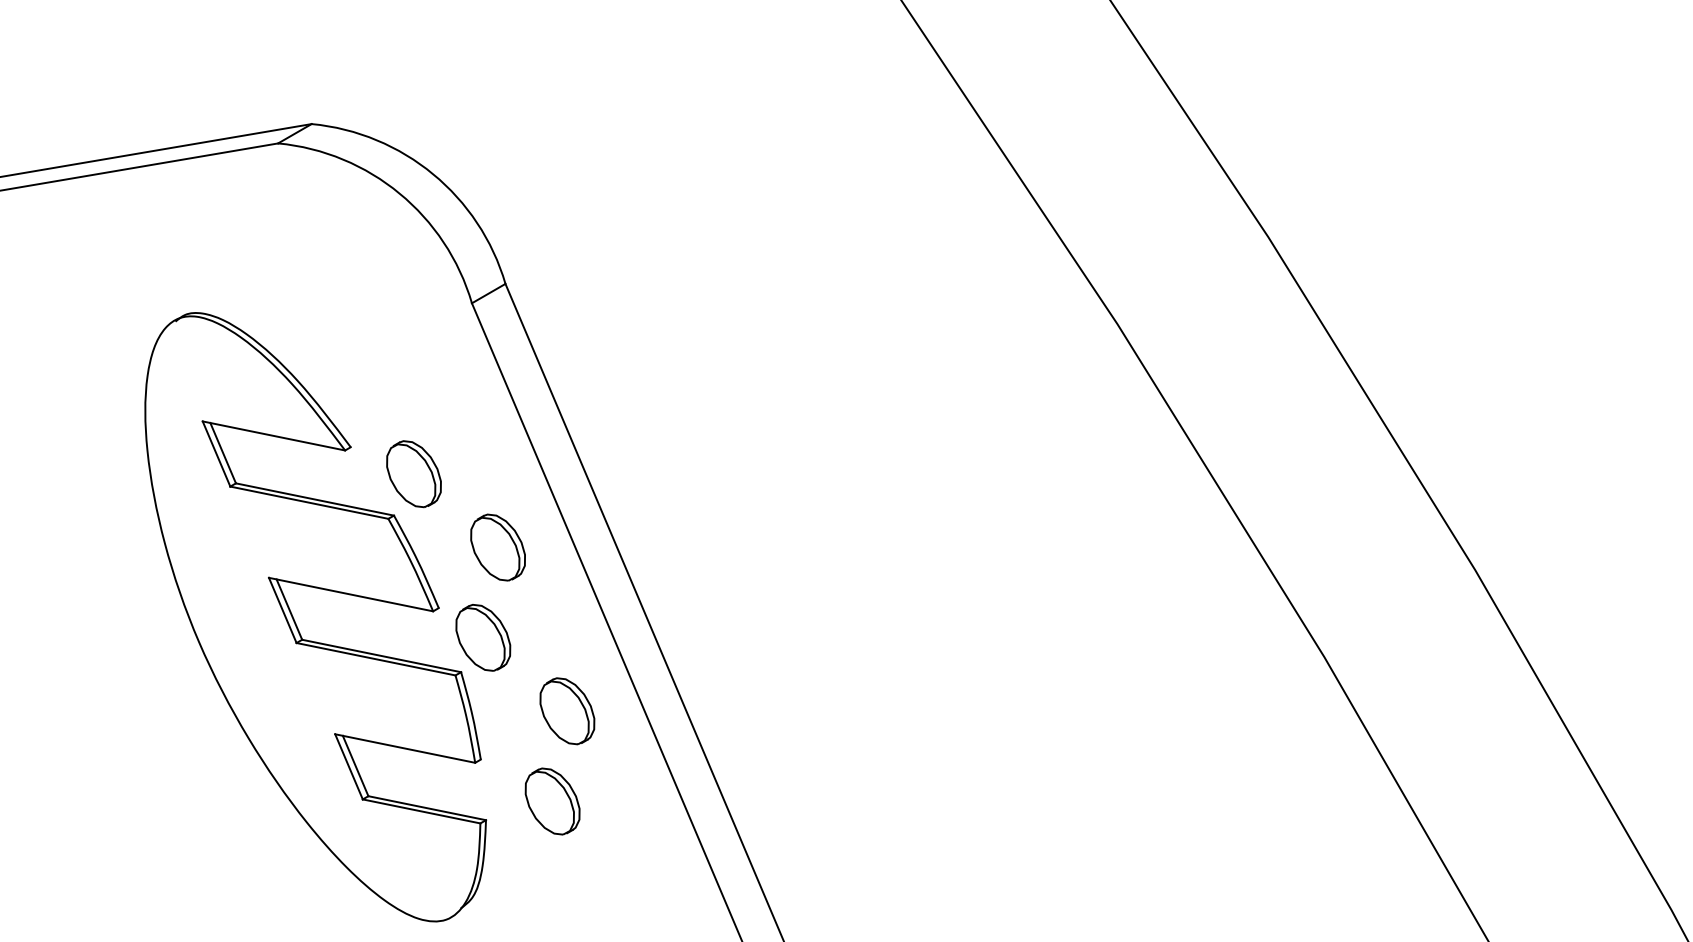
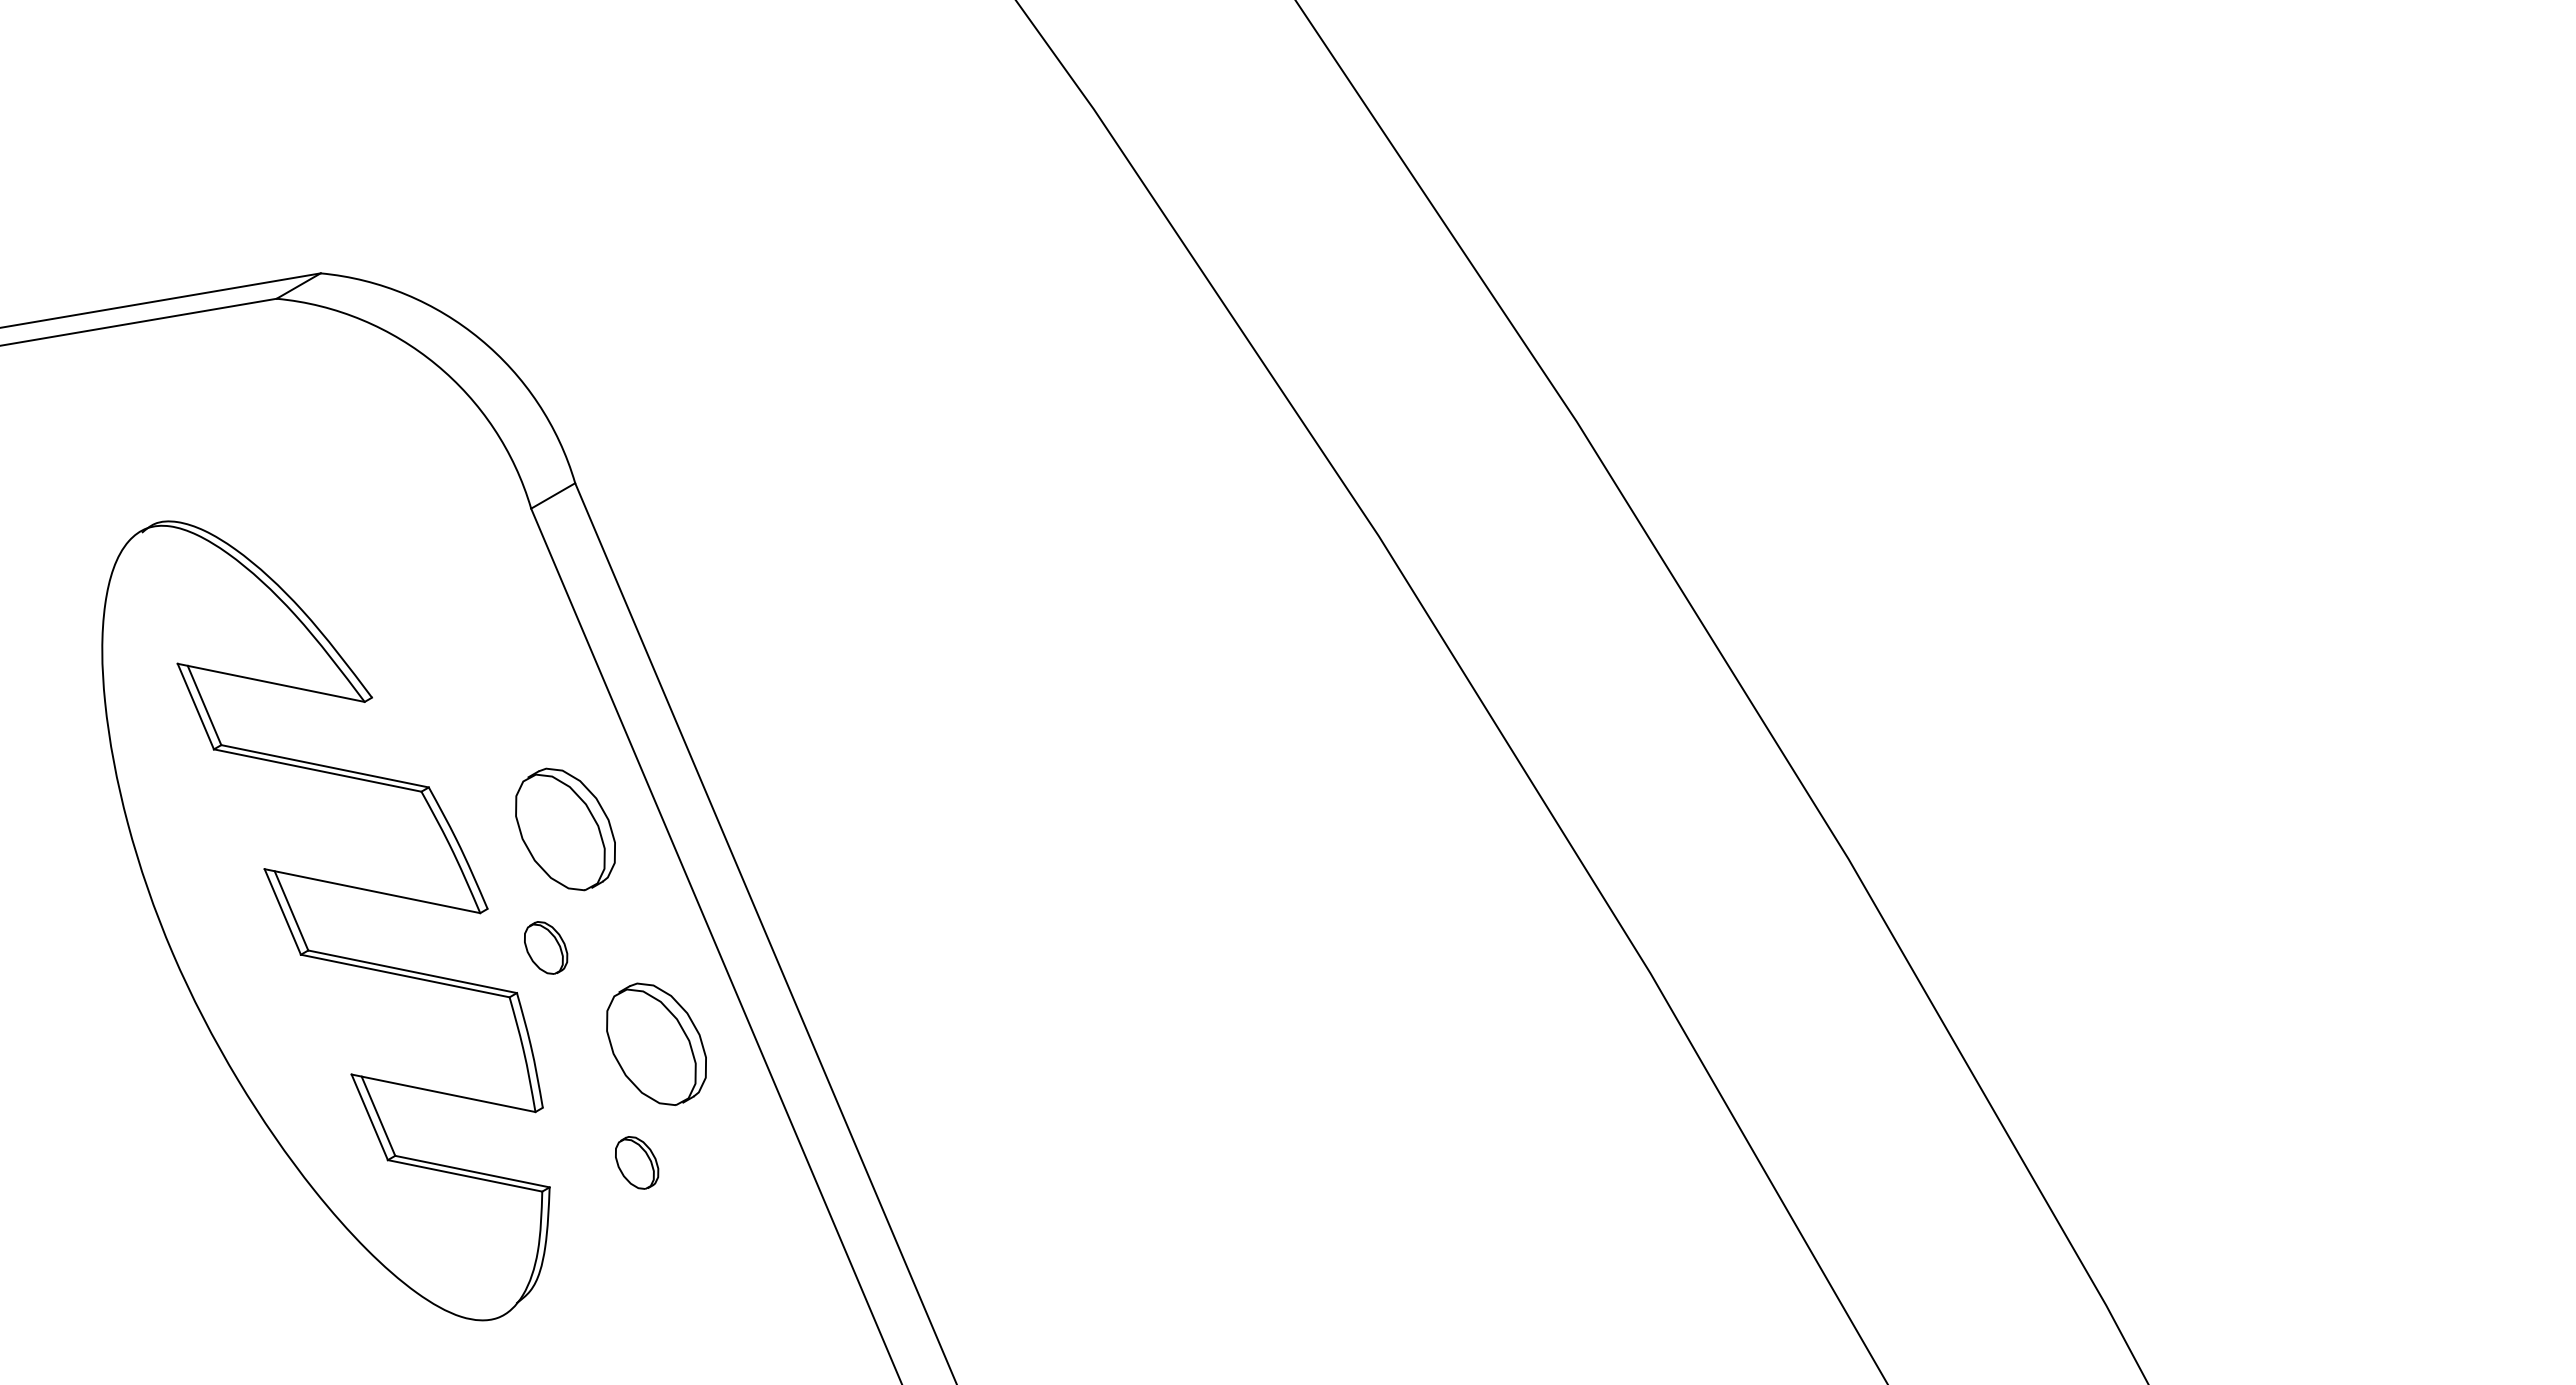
part: (413, 473) -> (454, 732), removed
part: (498, 547) -> (565, 829), size x1.4
part: (482, 637) -> (545, 947), size x0.6
part: (567, 711) -> (656, 1044), size x1.4
part: (552, 801) -> (636, 1162), size x0.6

